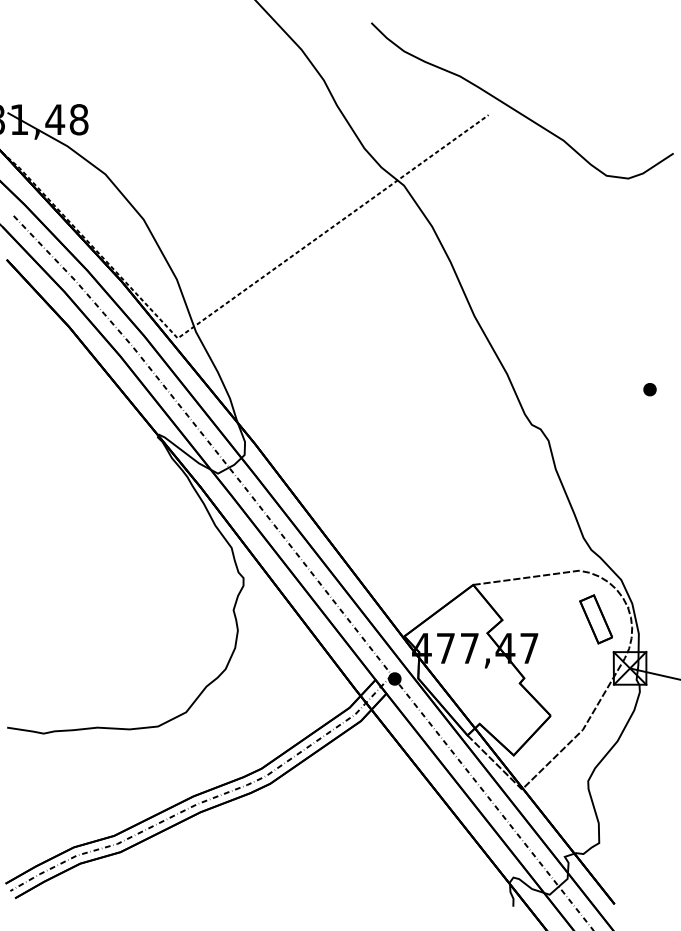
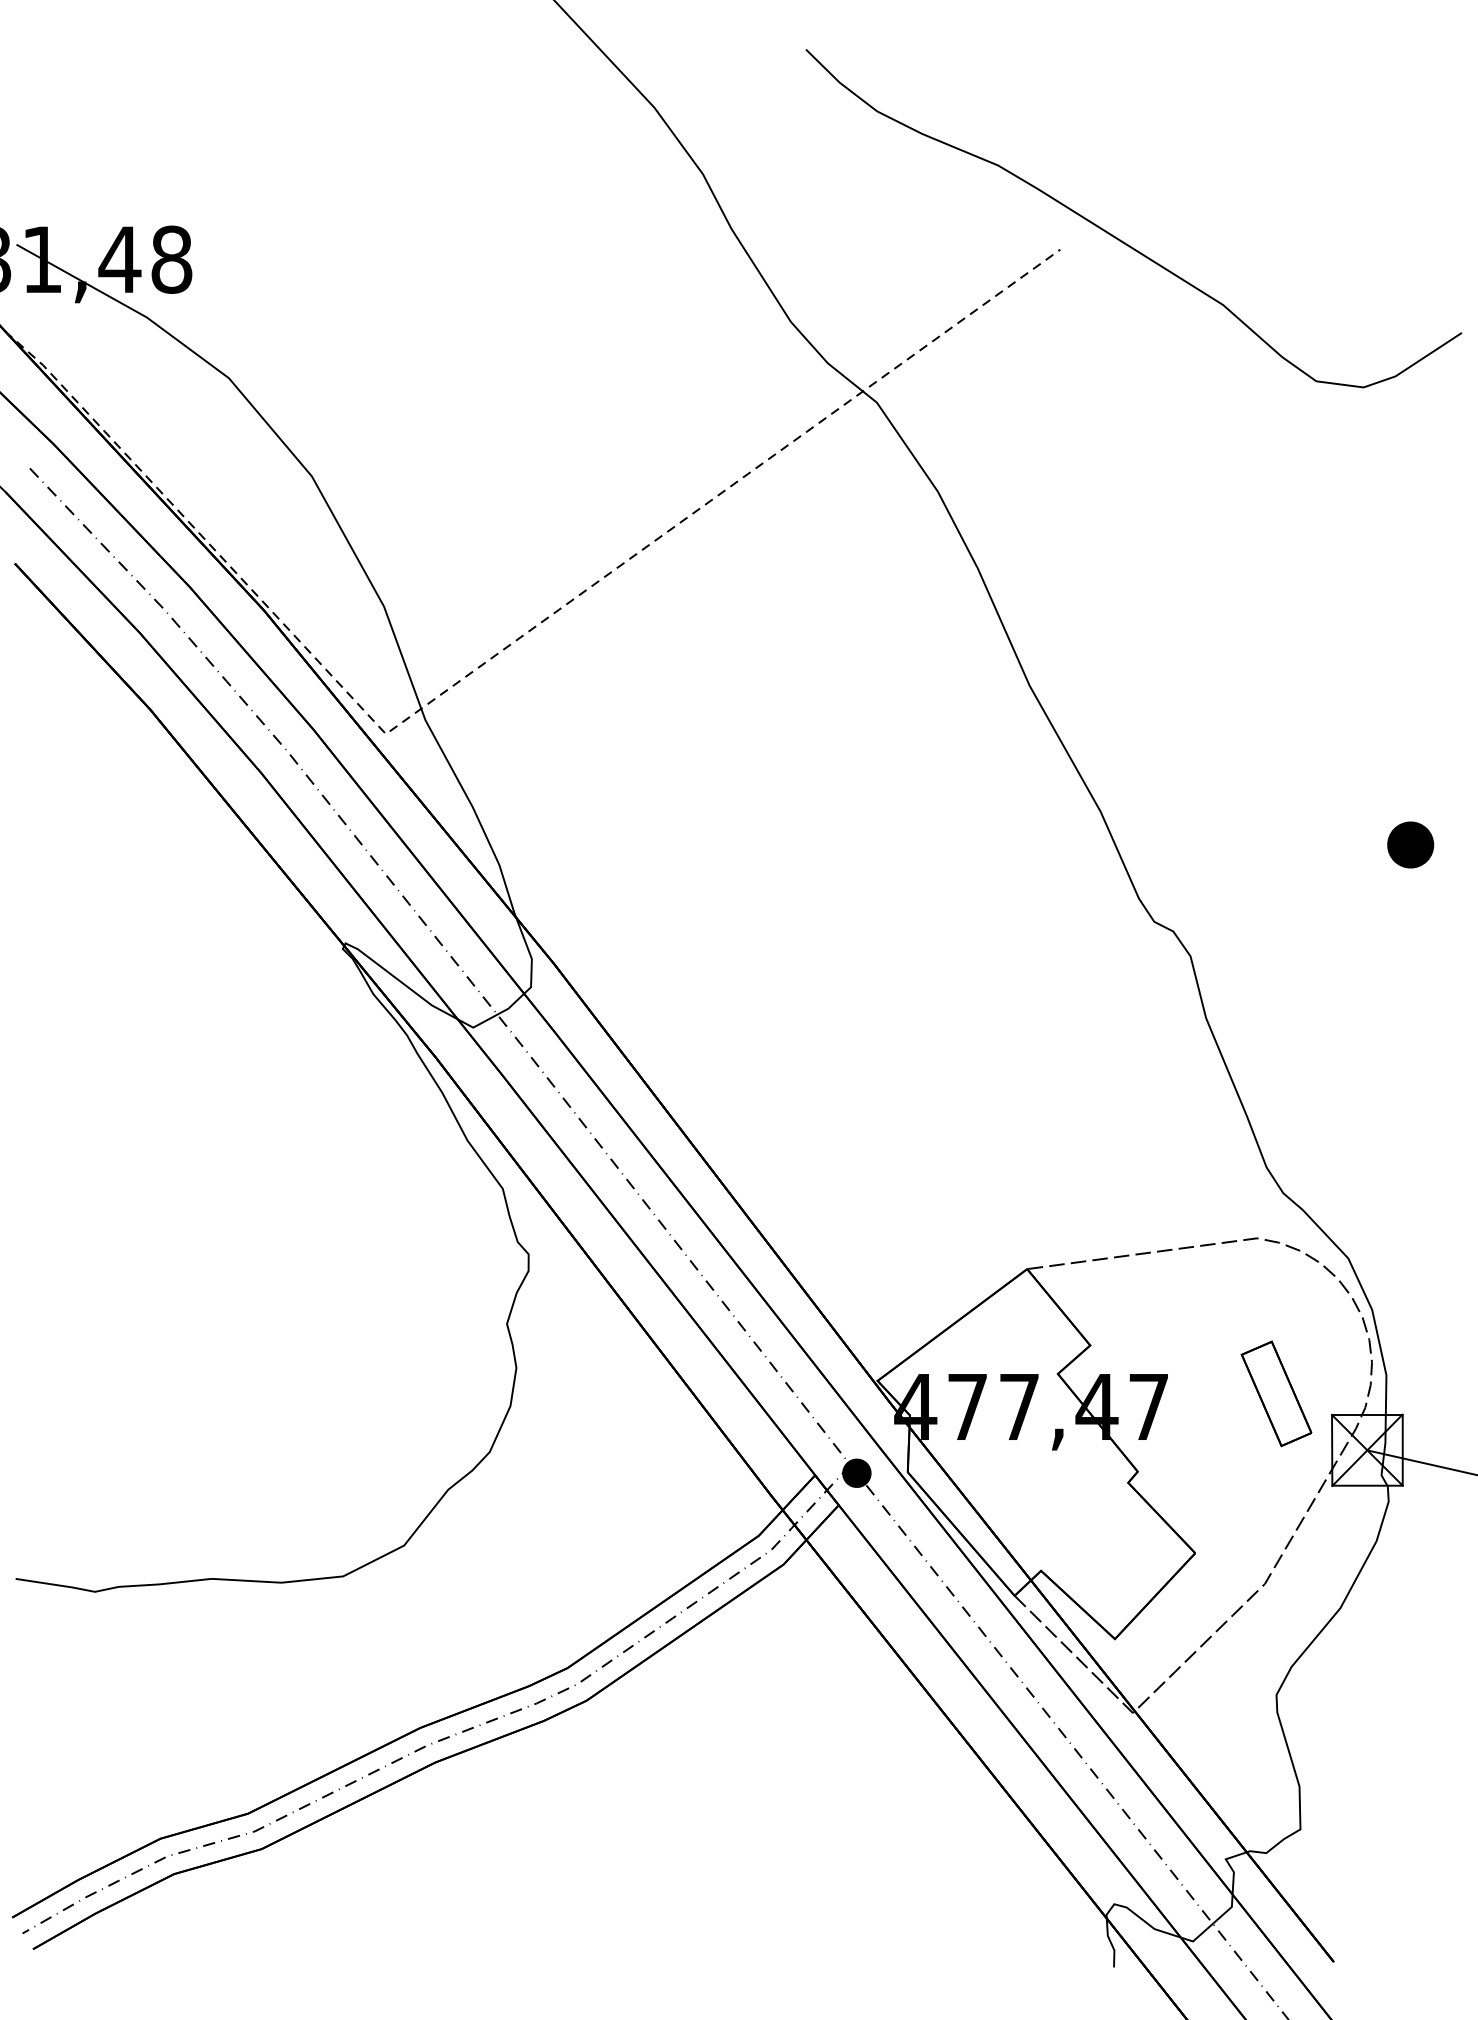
part: (649, 389) -> (1409, 845), size x1.6
part: (595, 619) -> (1274, 1394), moved

